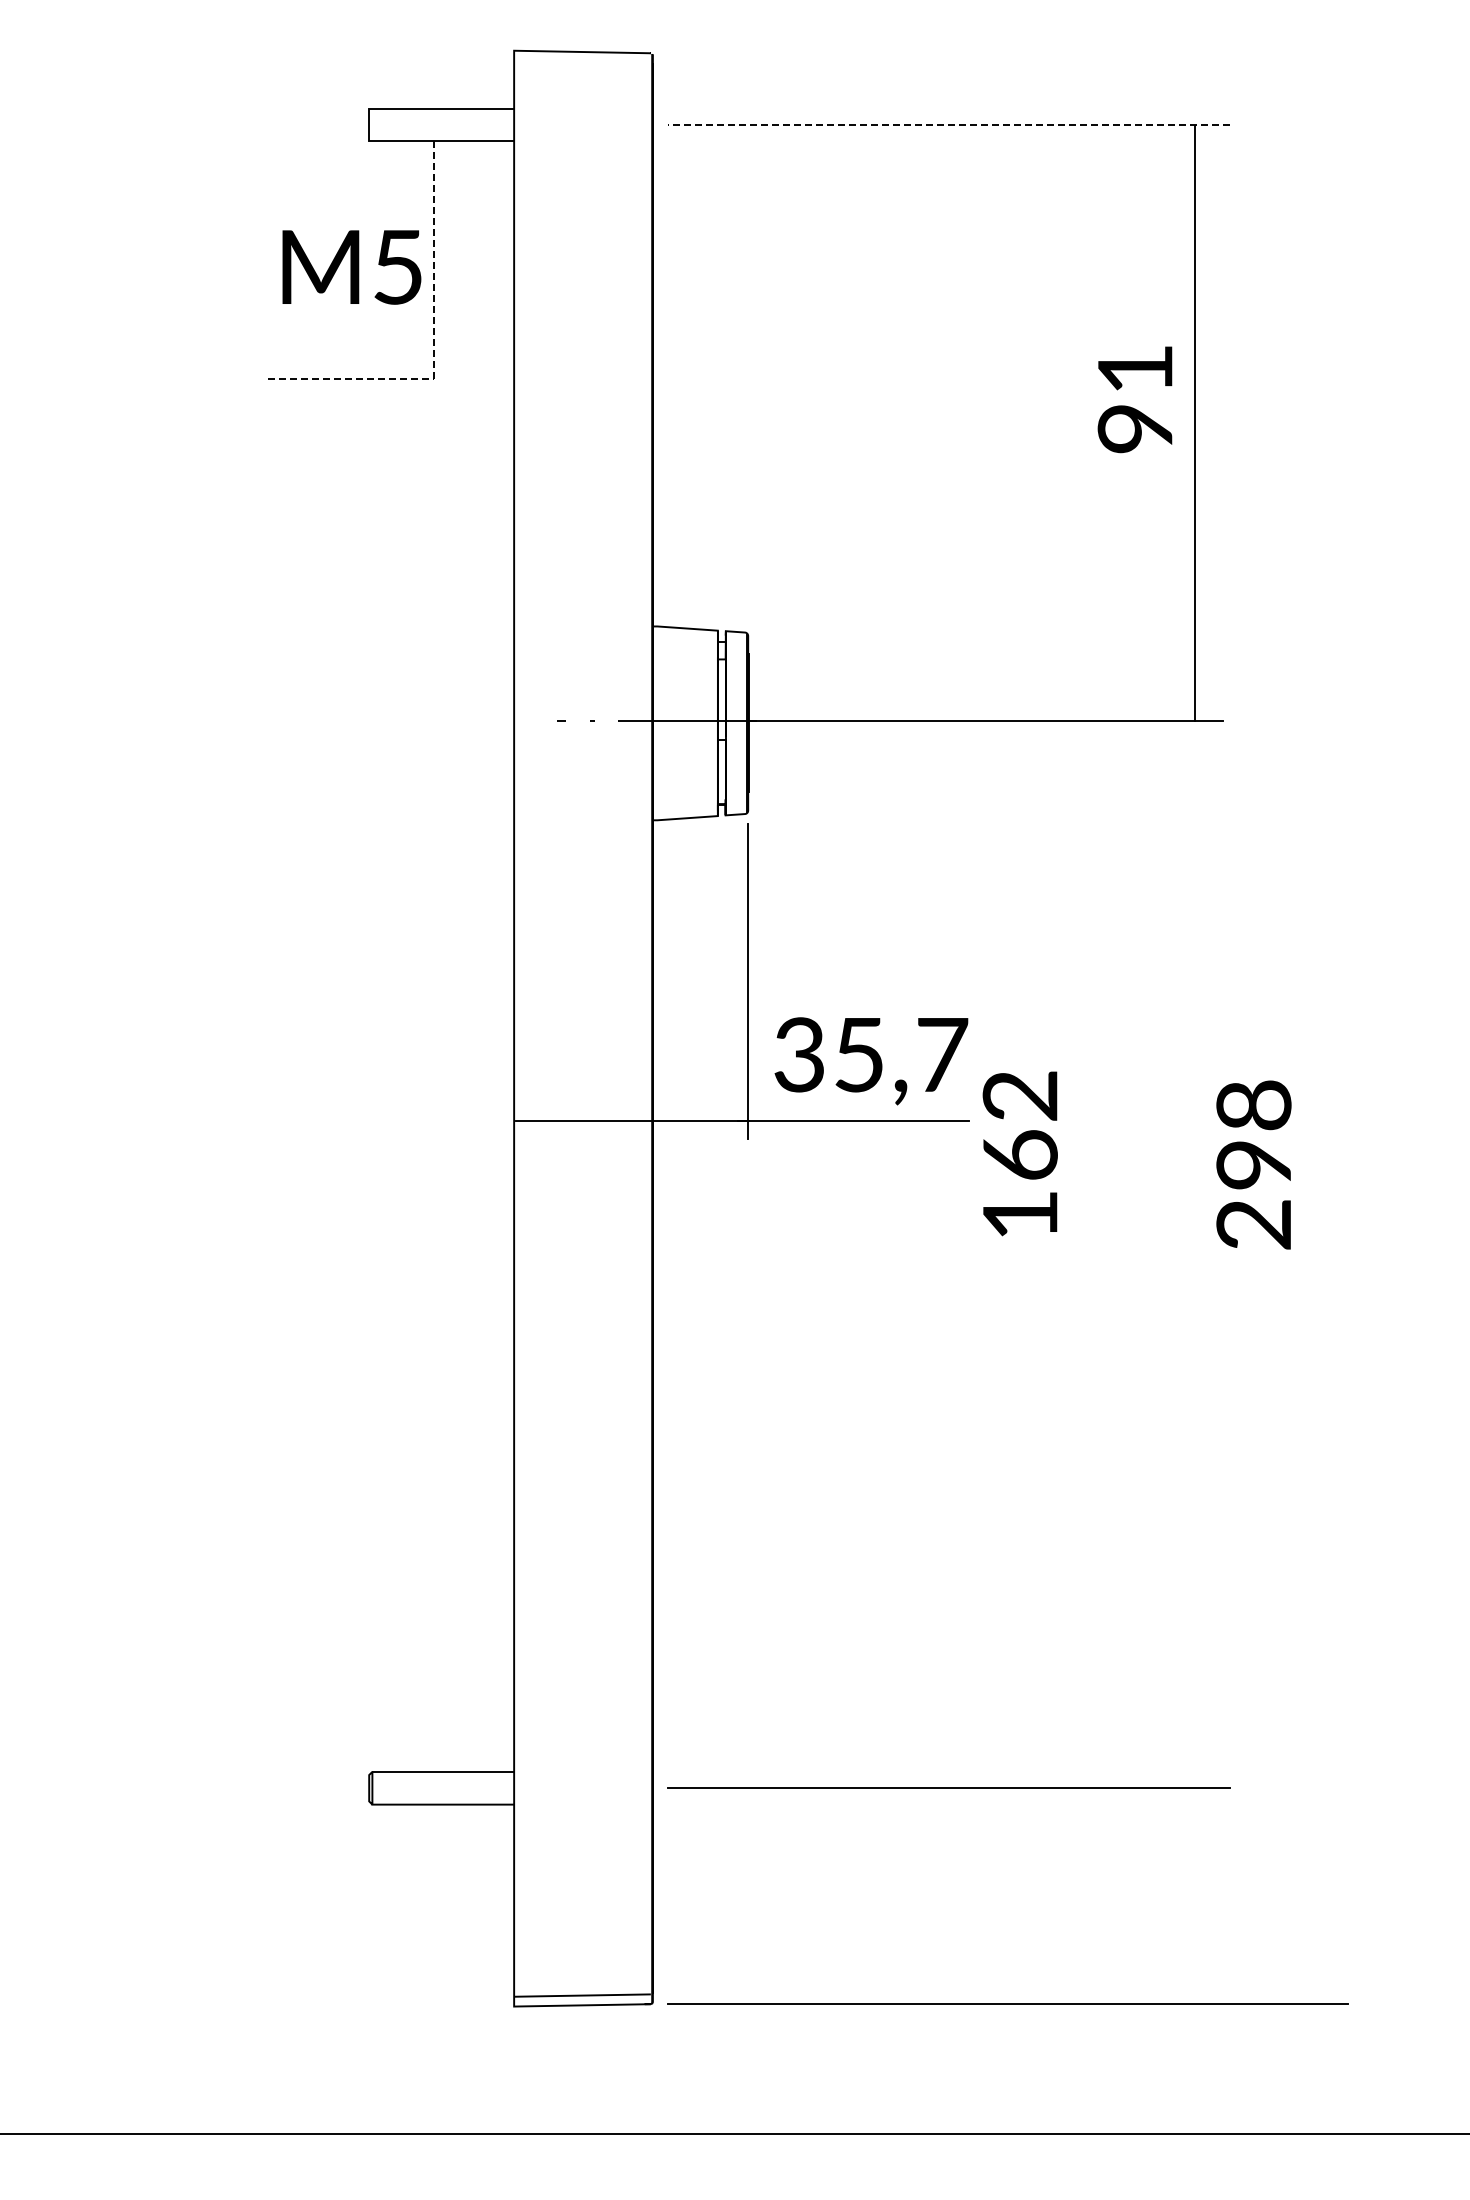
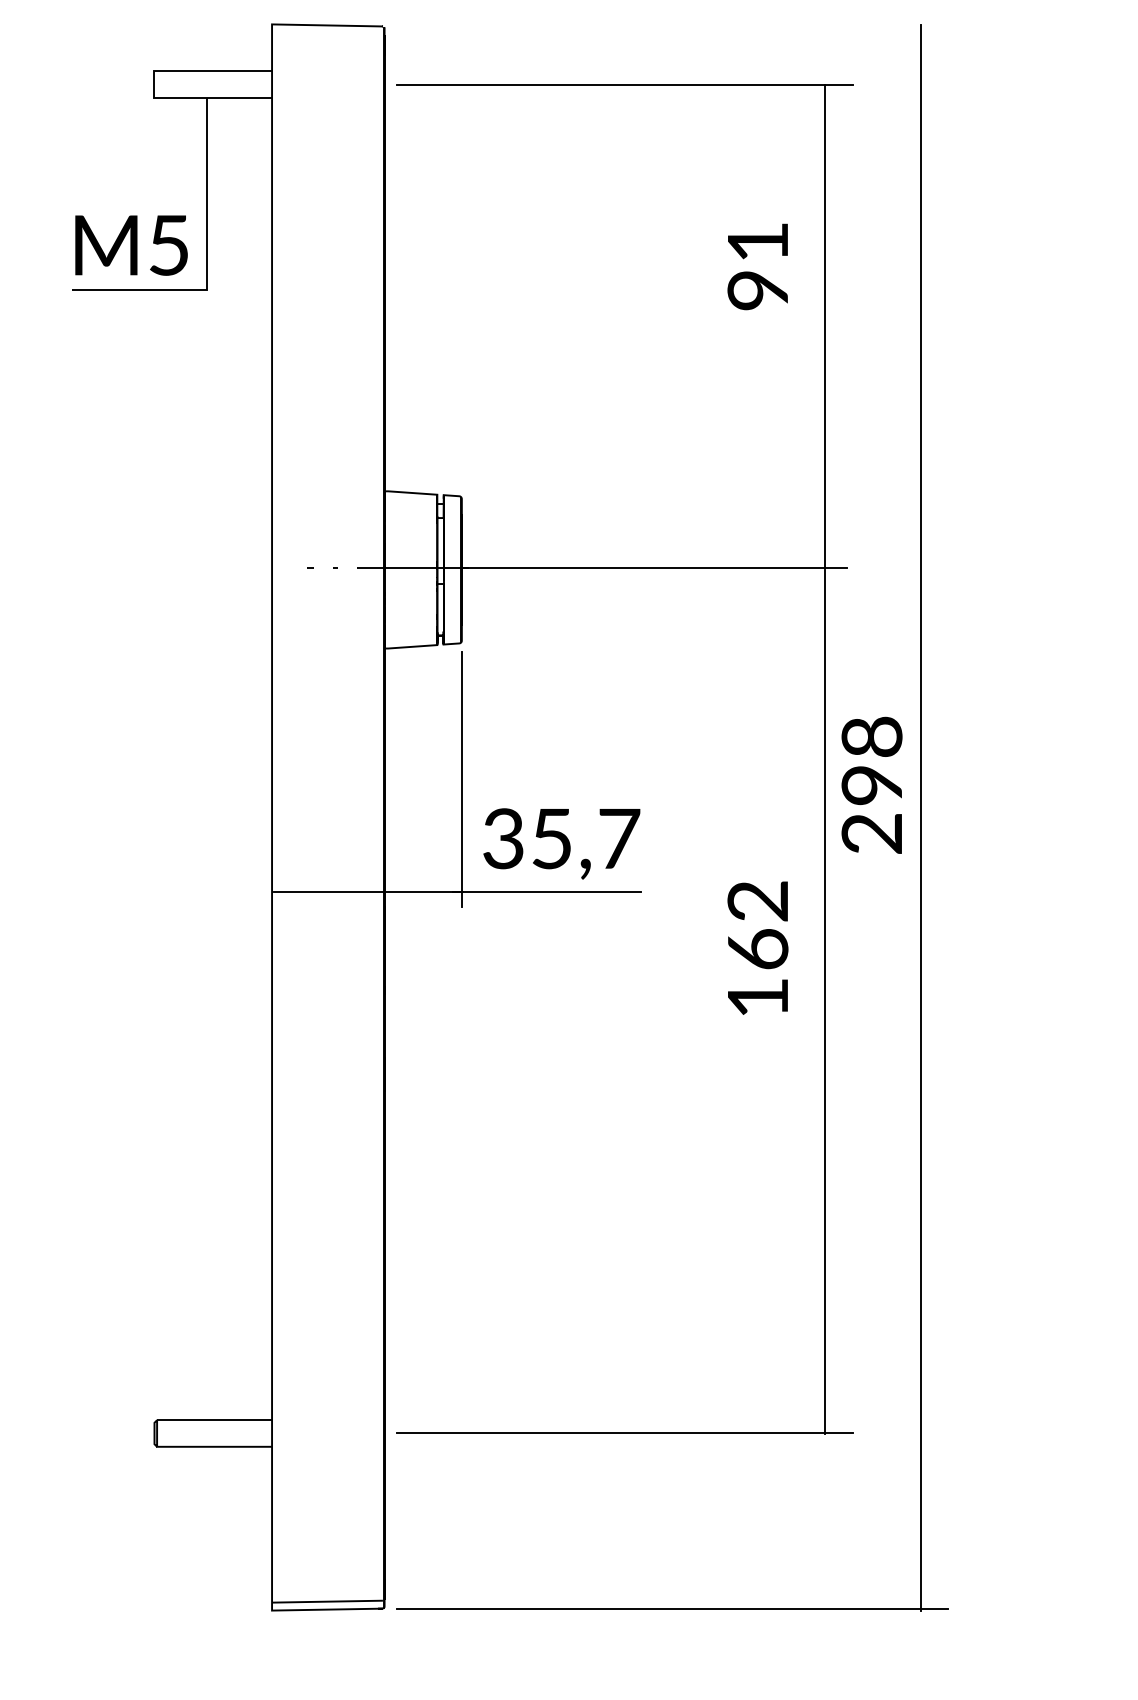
line: (948, 125) -> (624, 85), dashed -> solid
text: (351, 267) -> (131, 245), moved
line: (433, 343) -> (206, 261), dashed -> solid
text: (1134, 399) -> (757, 266), moved
line: (1314, 1028) -> (921, 817), added
text: (1019, 1153) -> (757, 947), moved
text: (1253, 1164) -> (871, 784), moved
line: (1195, 1255) -> (824, 1001), added

